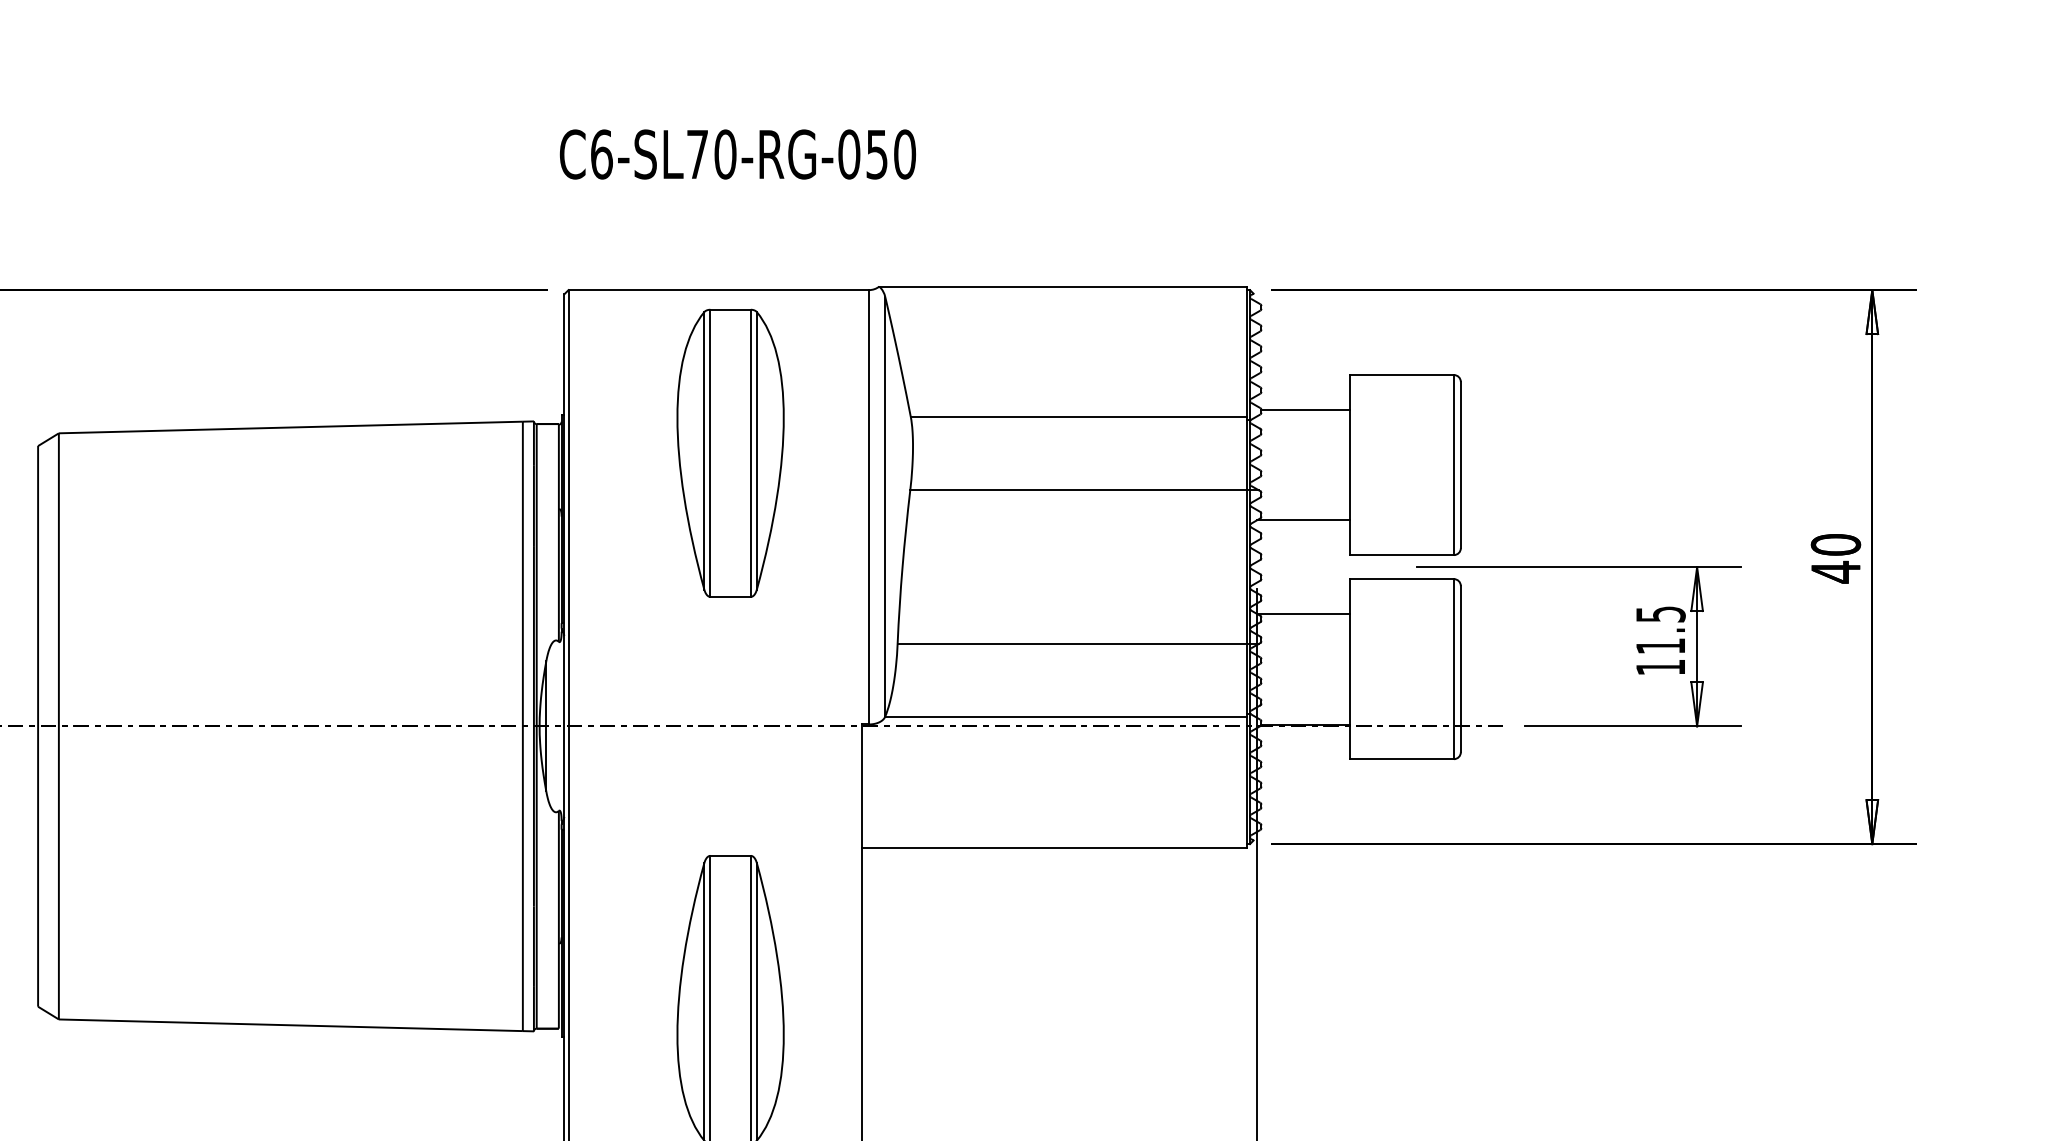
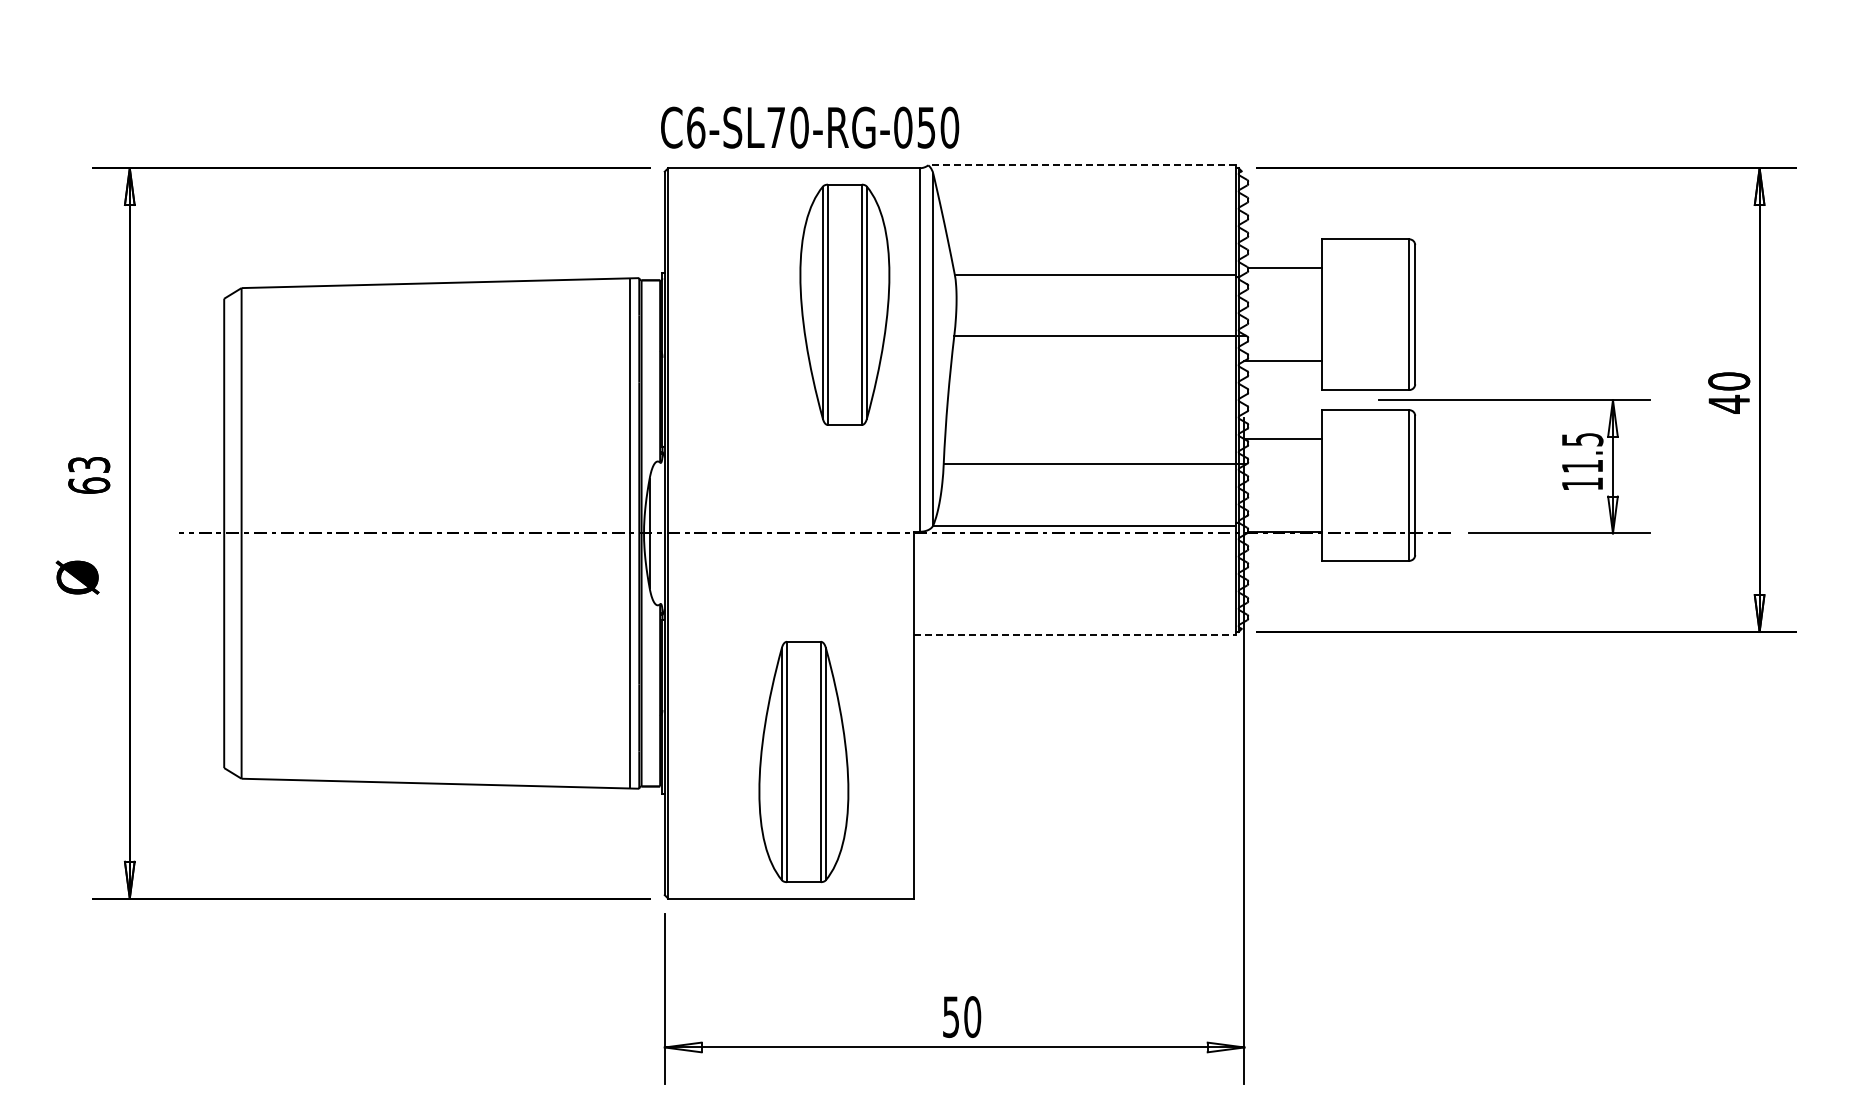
text: (738, 154) -> (810, 127), moved
line: (1063, 286) -> (1082, 165), solid -> dashed
part: (730, 452) -> (844, 304), moved
line: (1055, 847) -> (1075, 634), solid -> dashed

